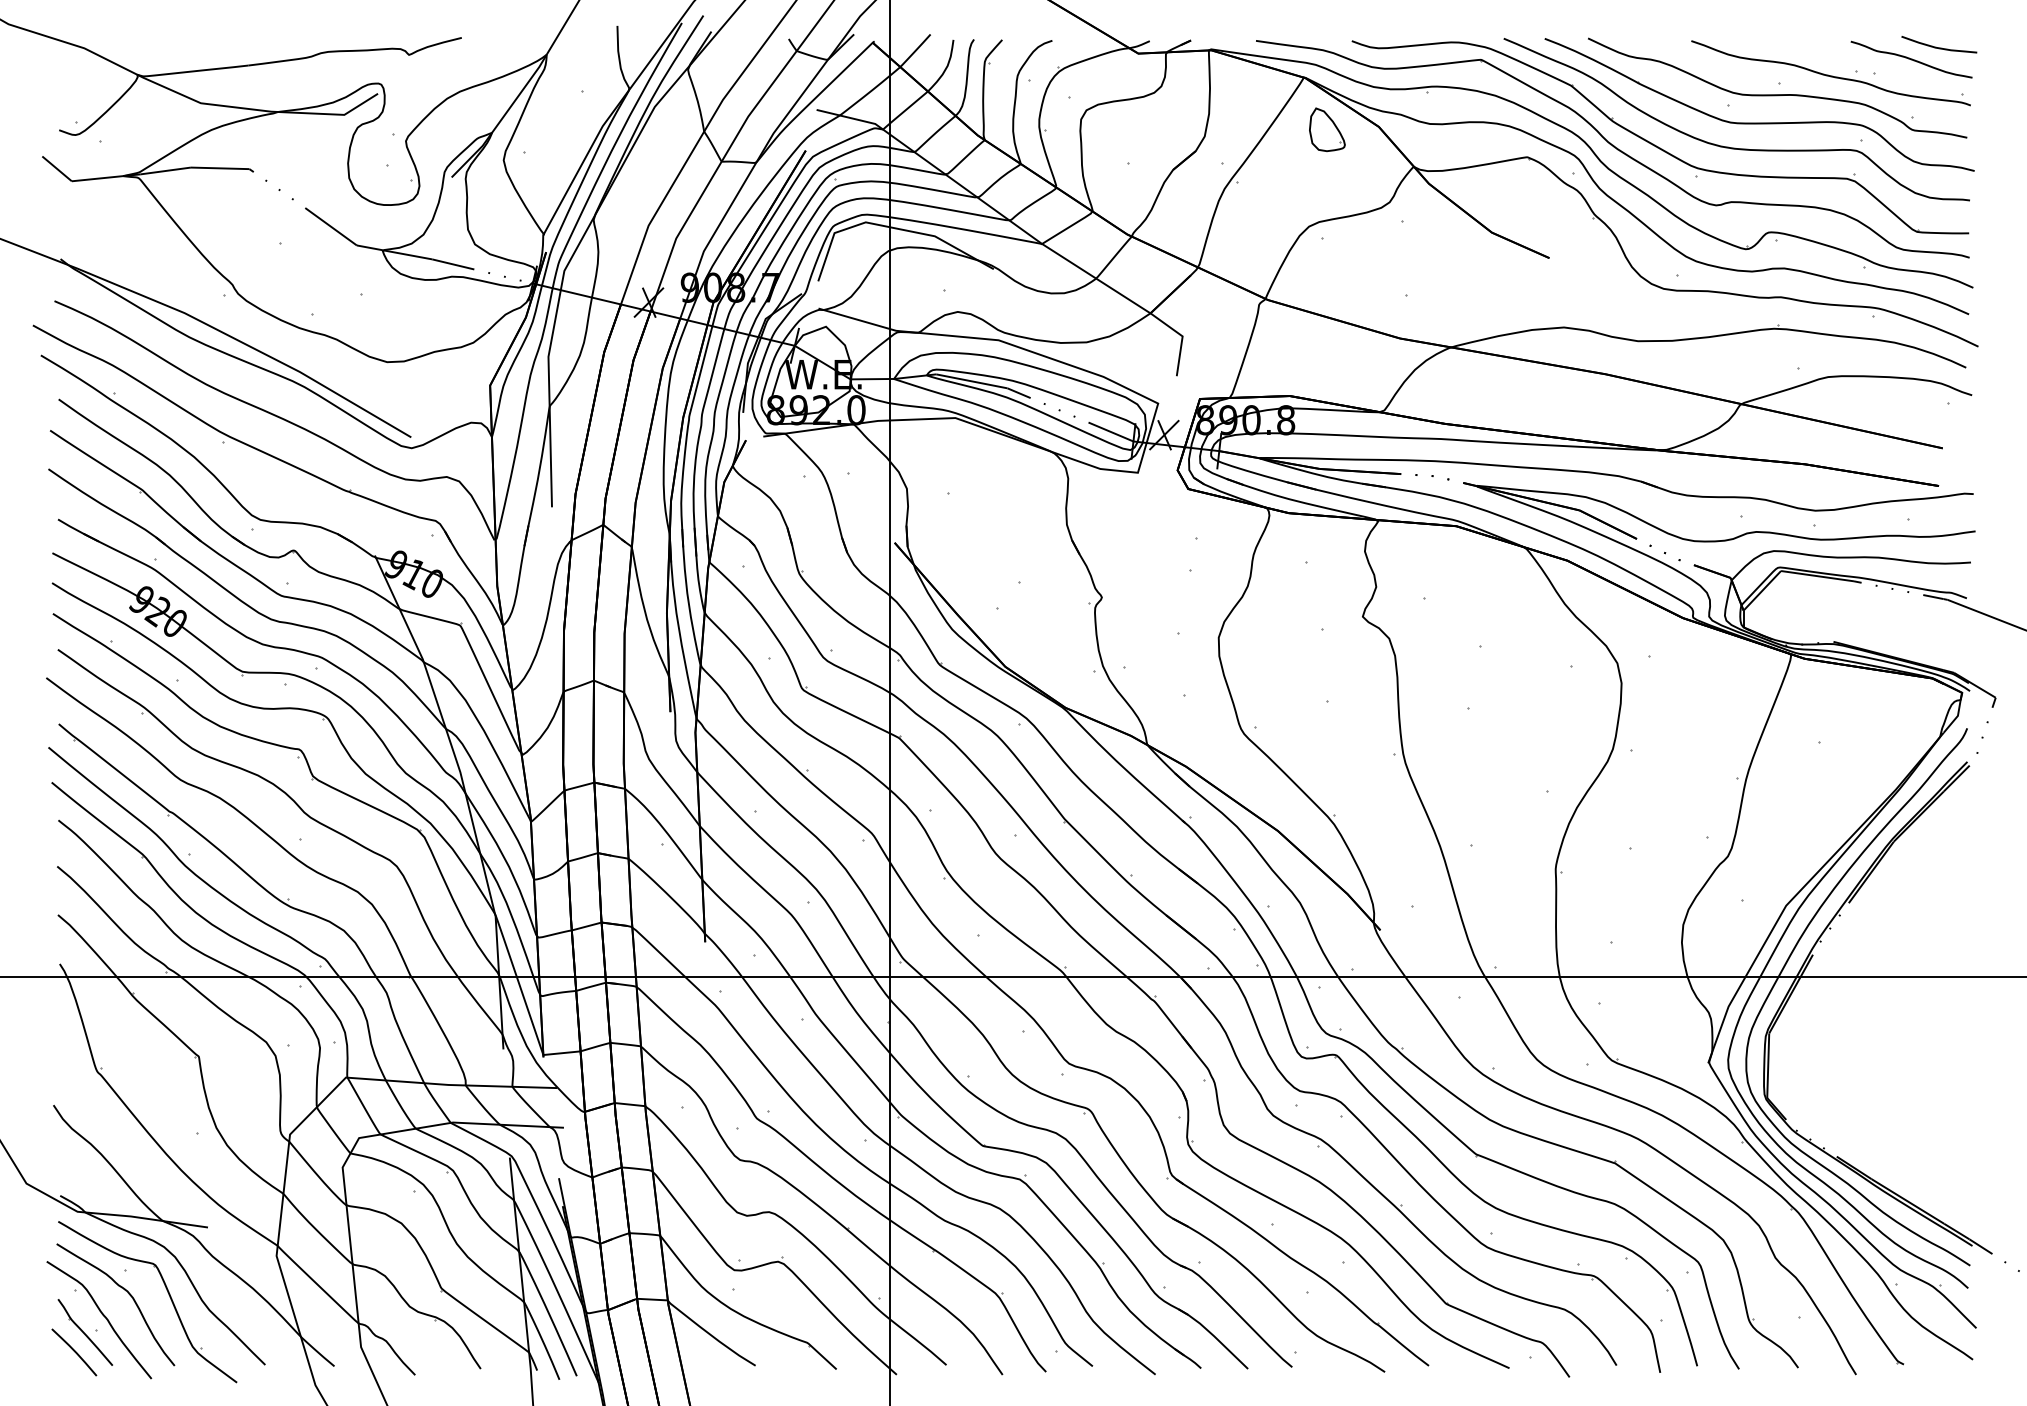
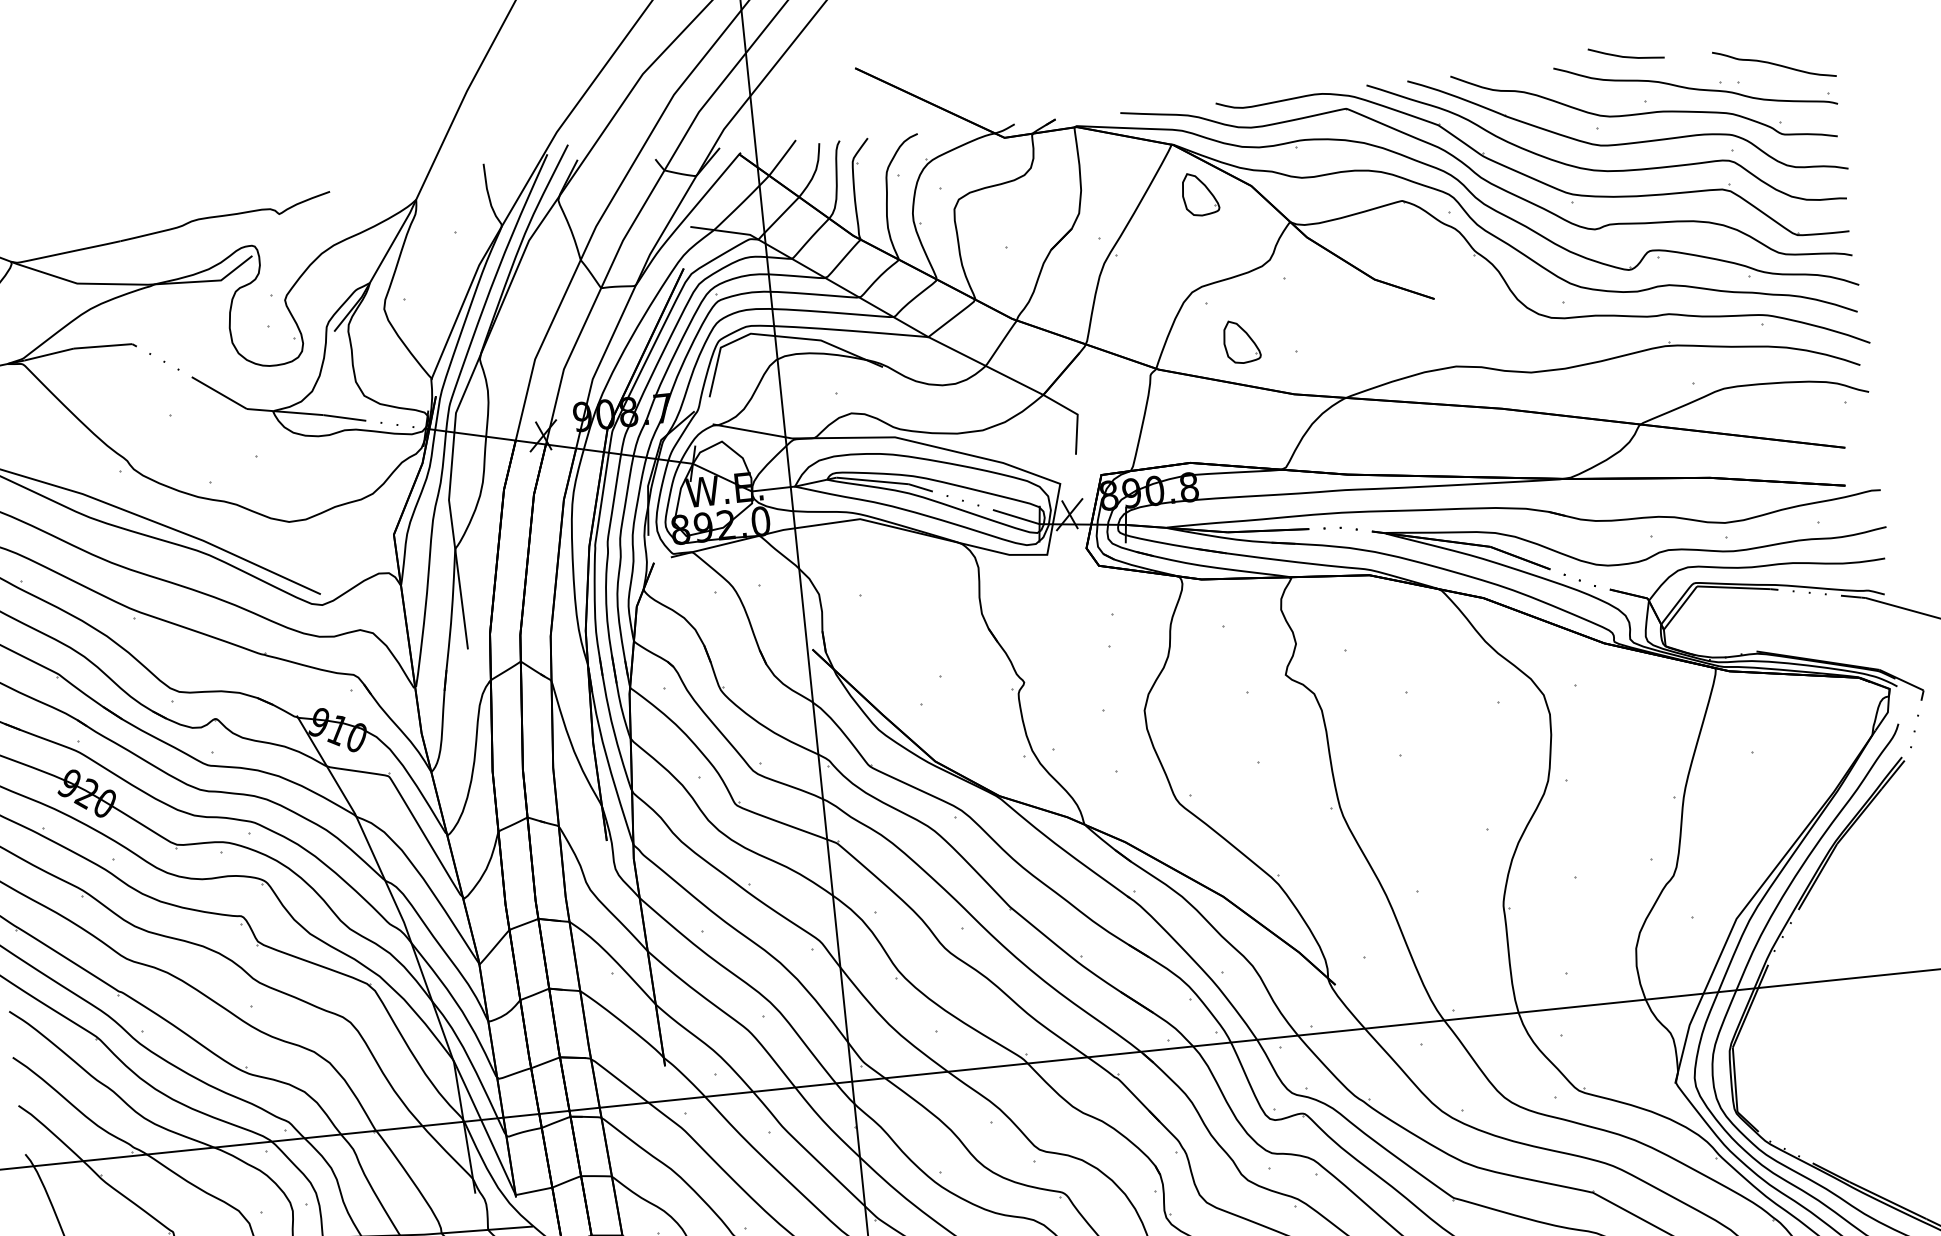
curve: (1939, 47) -> (1626, 56), moved
part: (1353, 280) -> (1241, 341), added

